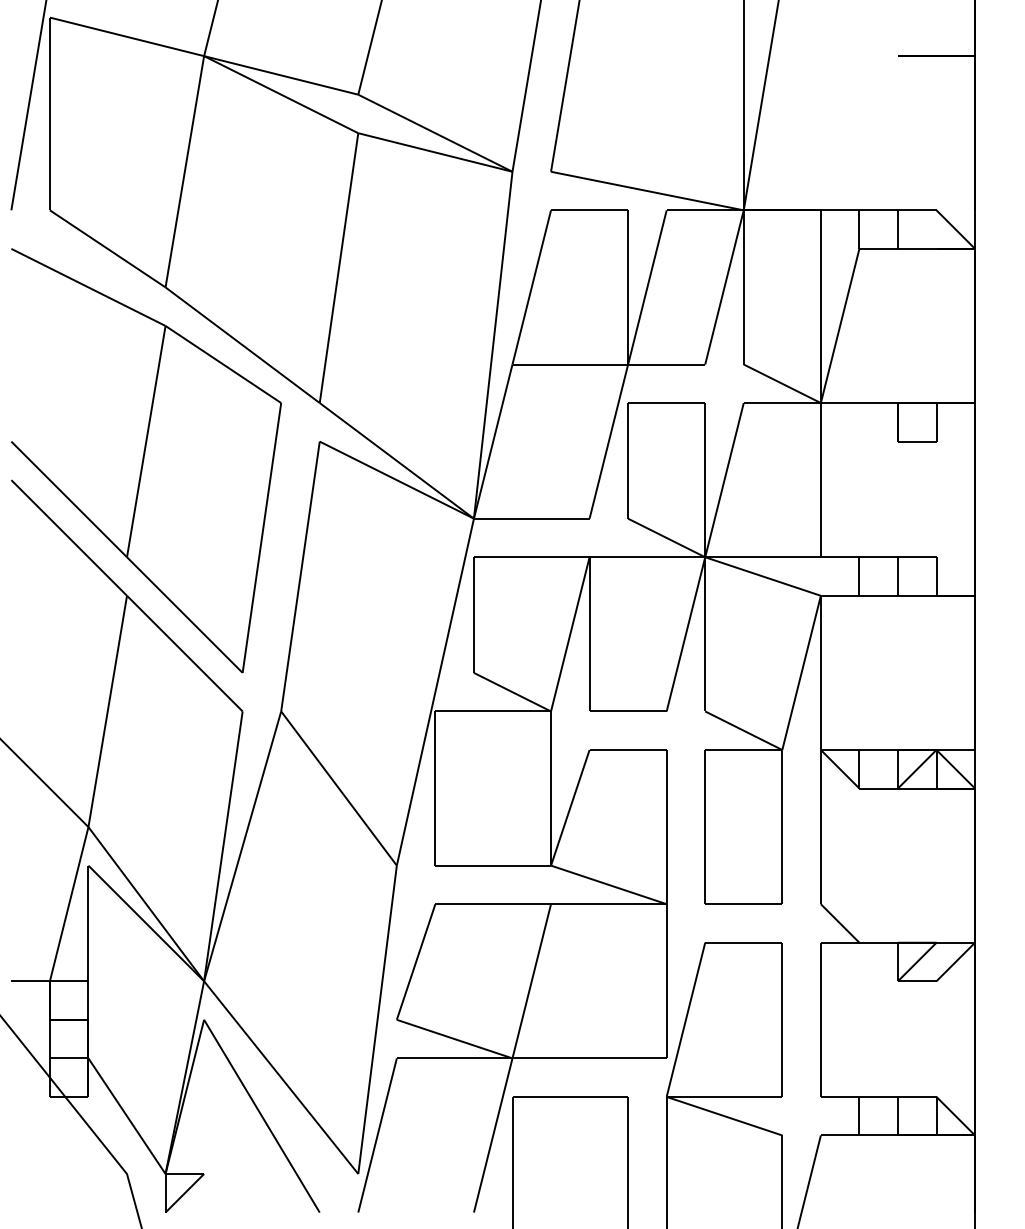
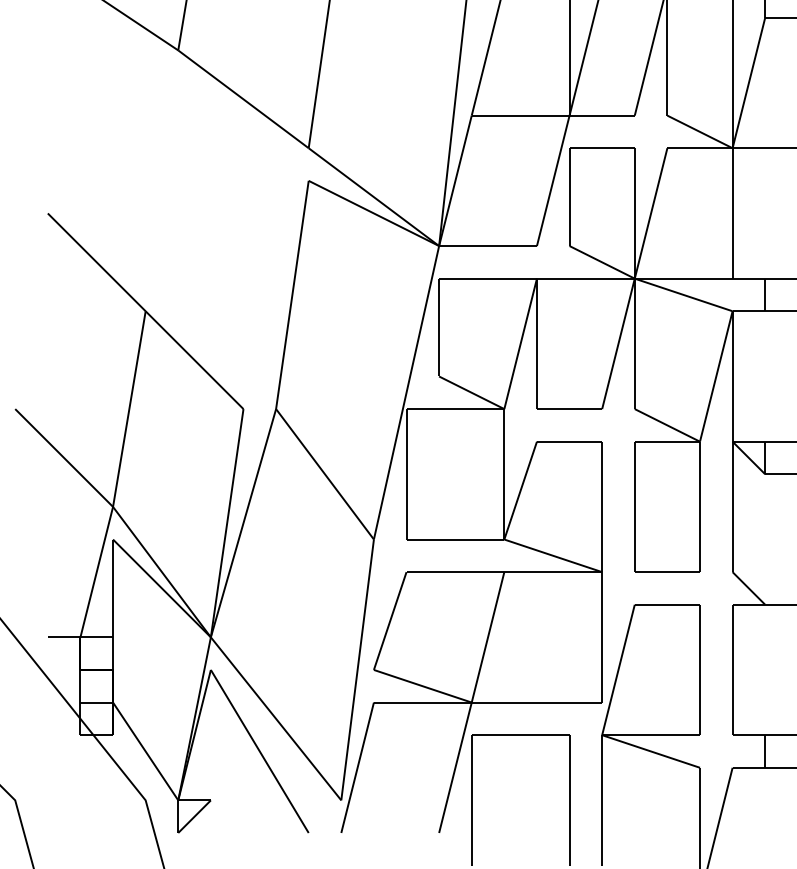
part: (146, 460) -> (162, 196), removed

